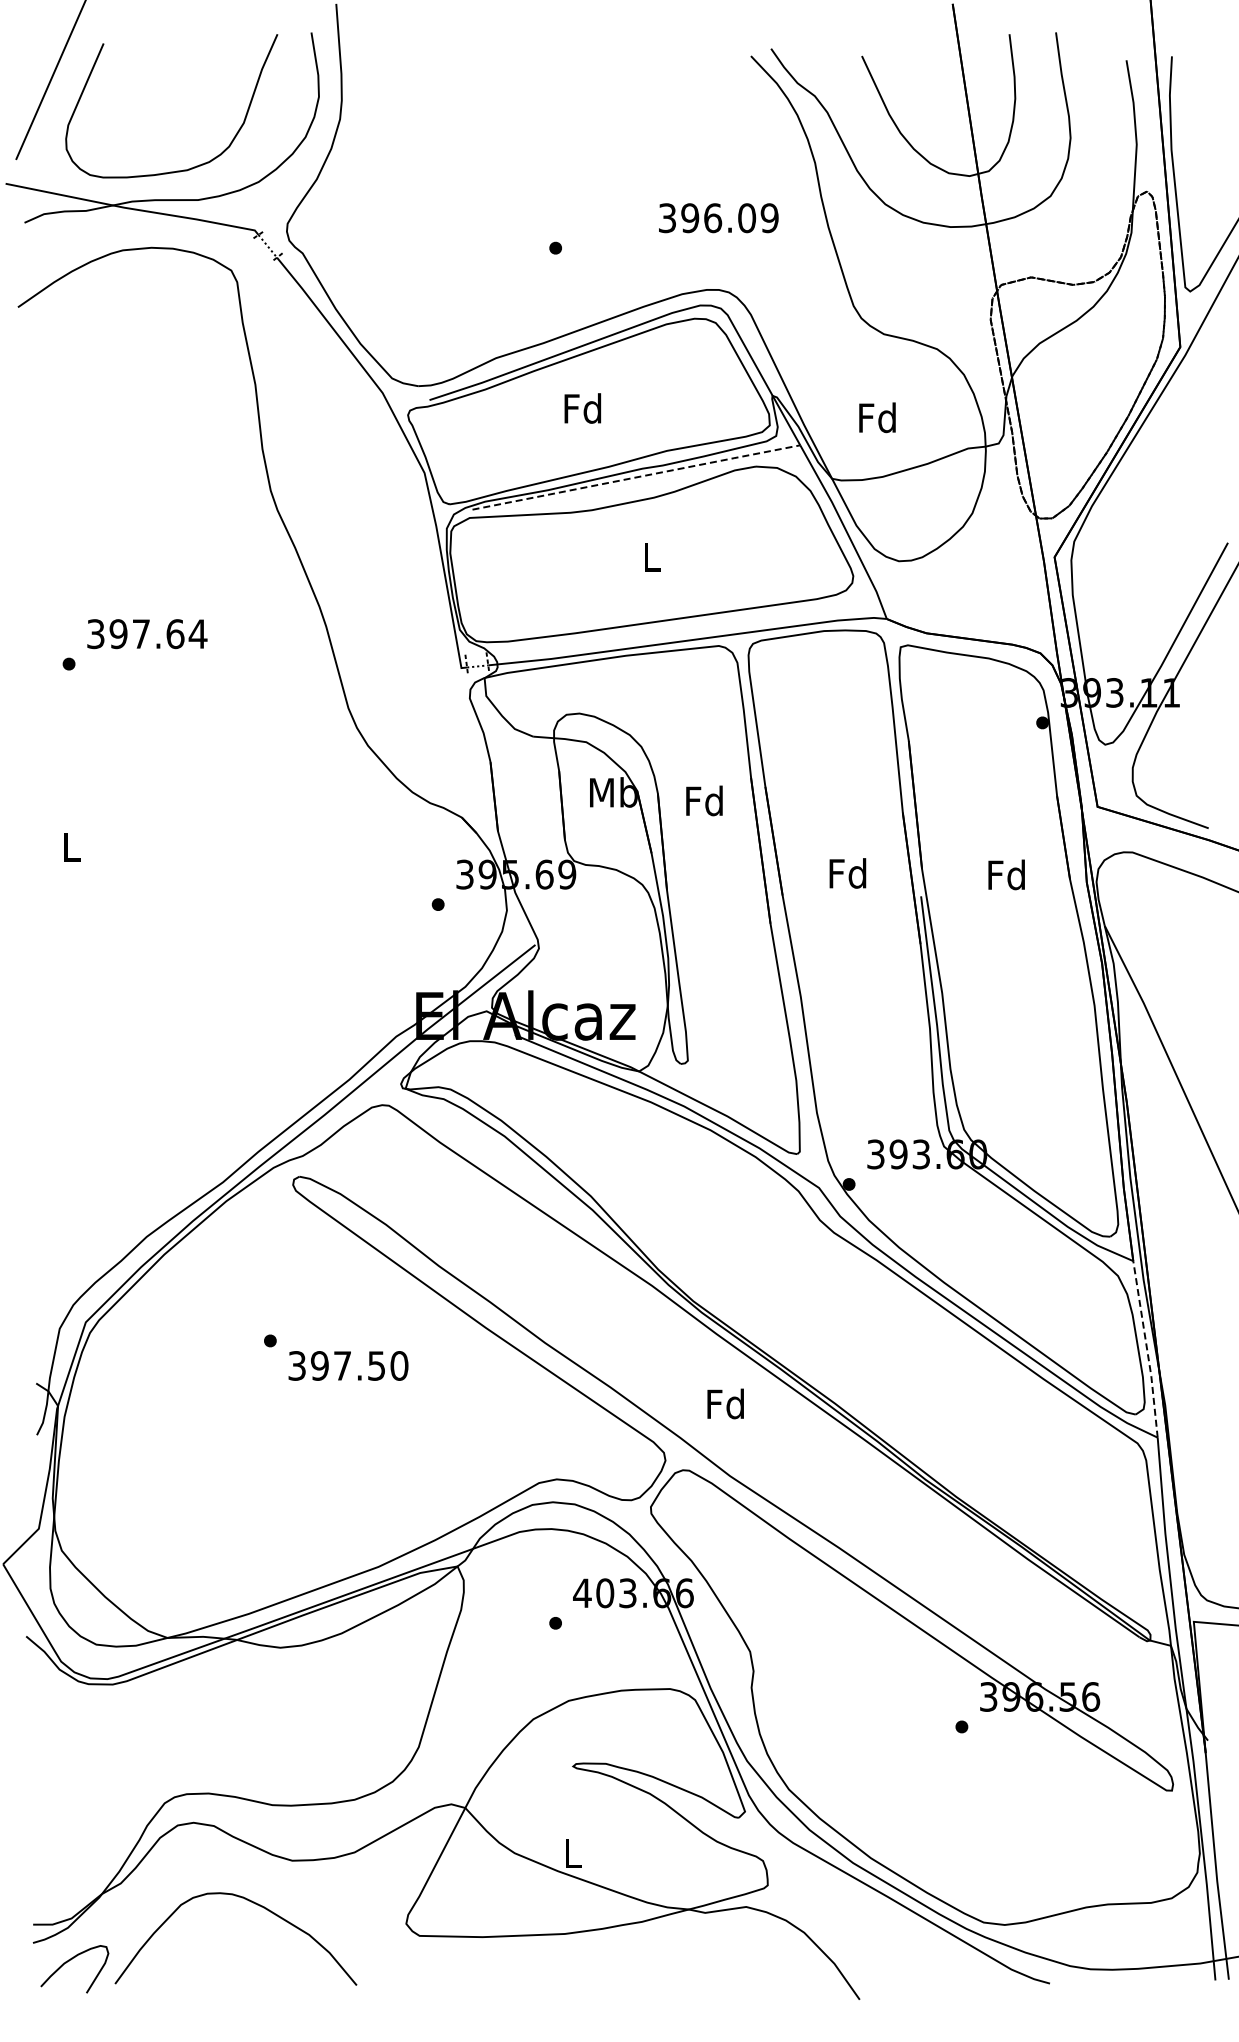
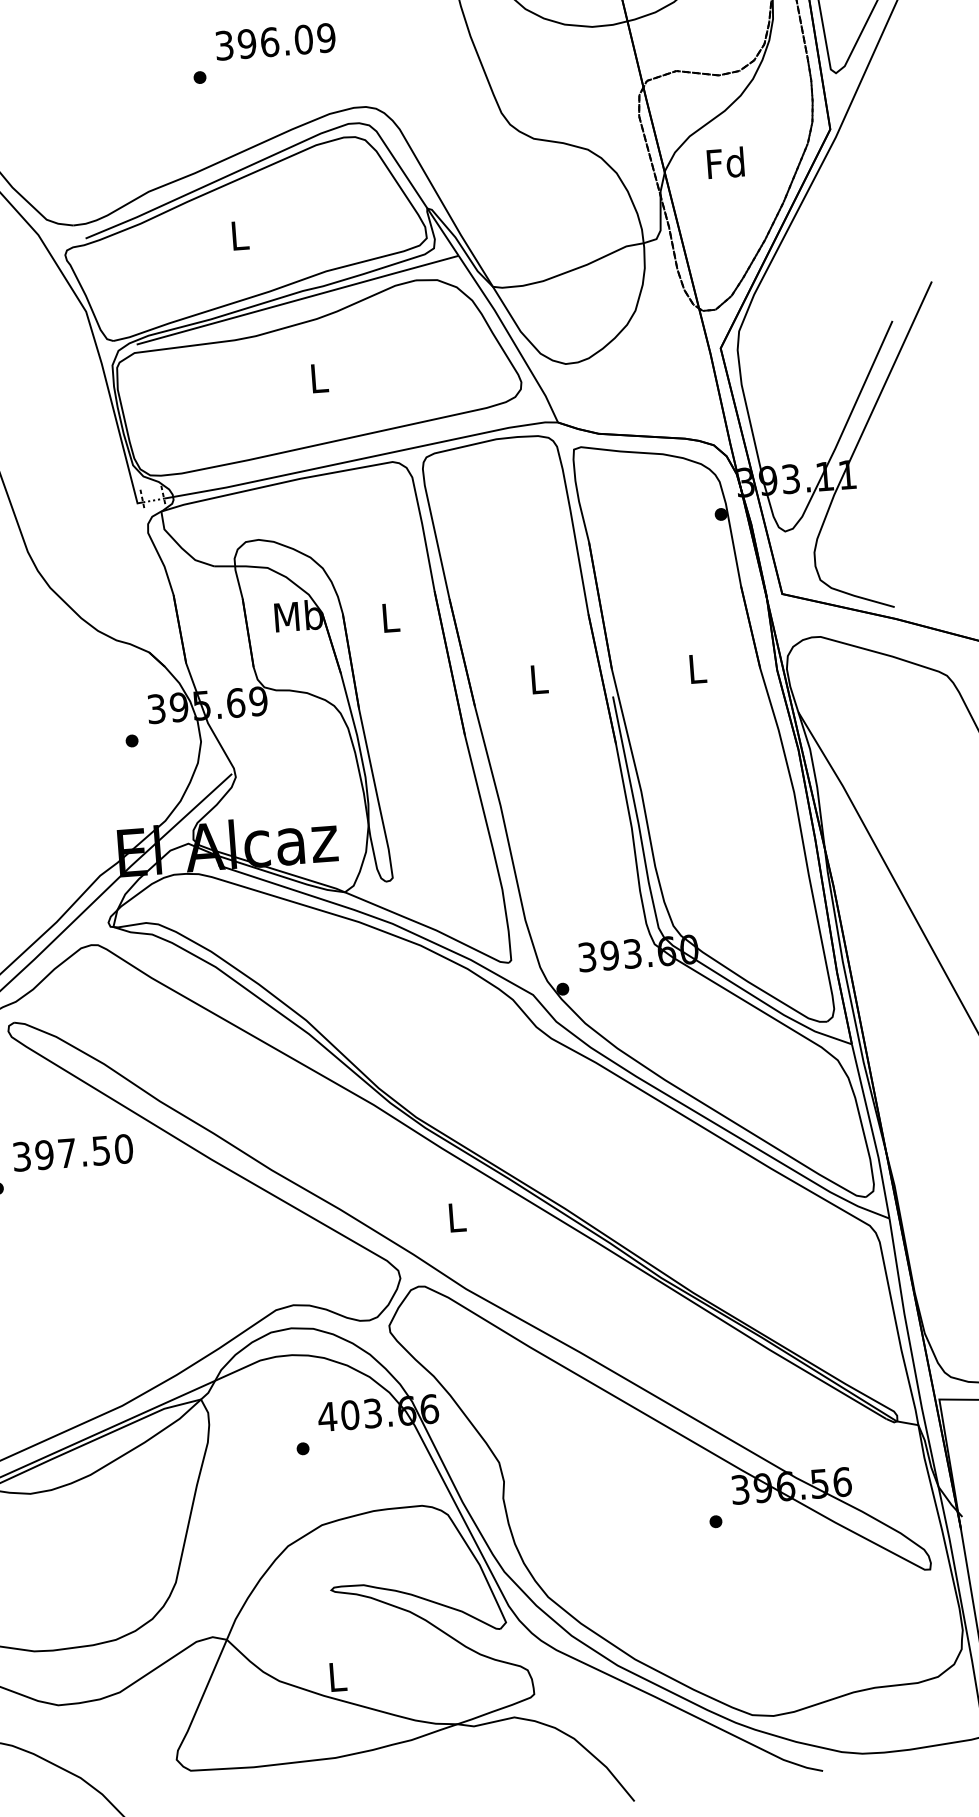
text: (718, 218) -> (275, 42), moved
text: (582, 408) -> (238, 235), Fd -> L
text: (877, 417) -> (725, 162), moved
line: (637, 477) -> (298, 300), dashed -> solid
text: (704, 800) -> (389, 617), Fd -> L
text: (847, 873) -> (537, 679), Fd -> L
text: (1006, 874) -> (696, 668), Fd -> L
line: (1147, 1349) -> (872, 1131), dashed -> solid
text: (348, 1365) -> (73, 1152), moved
text: (725, 1403) -> (455, 1216), Fd -> L

